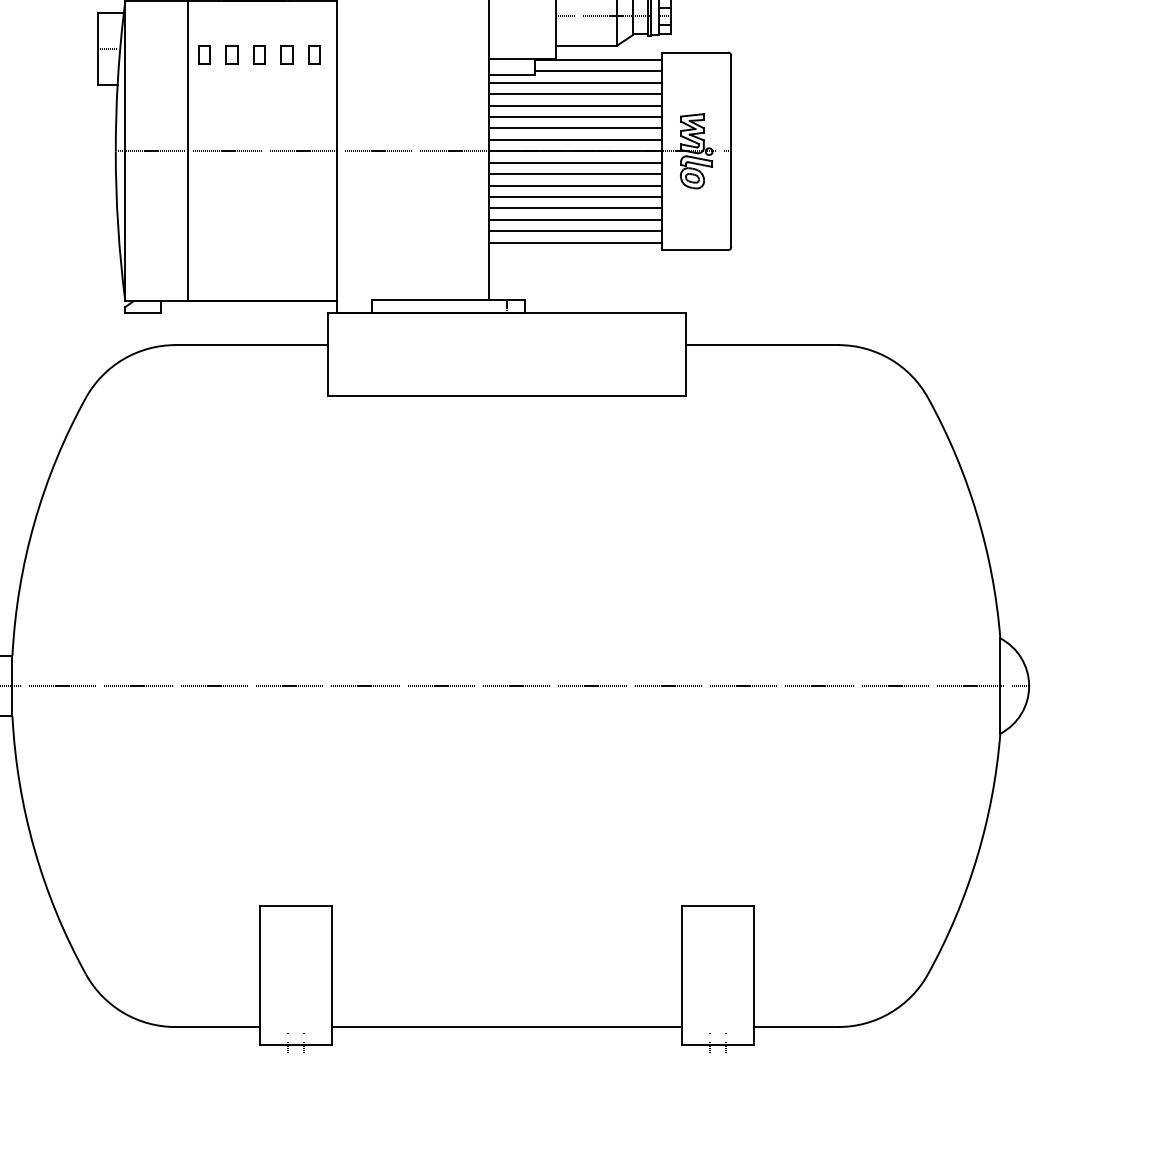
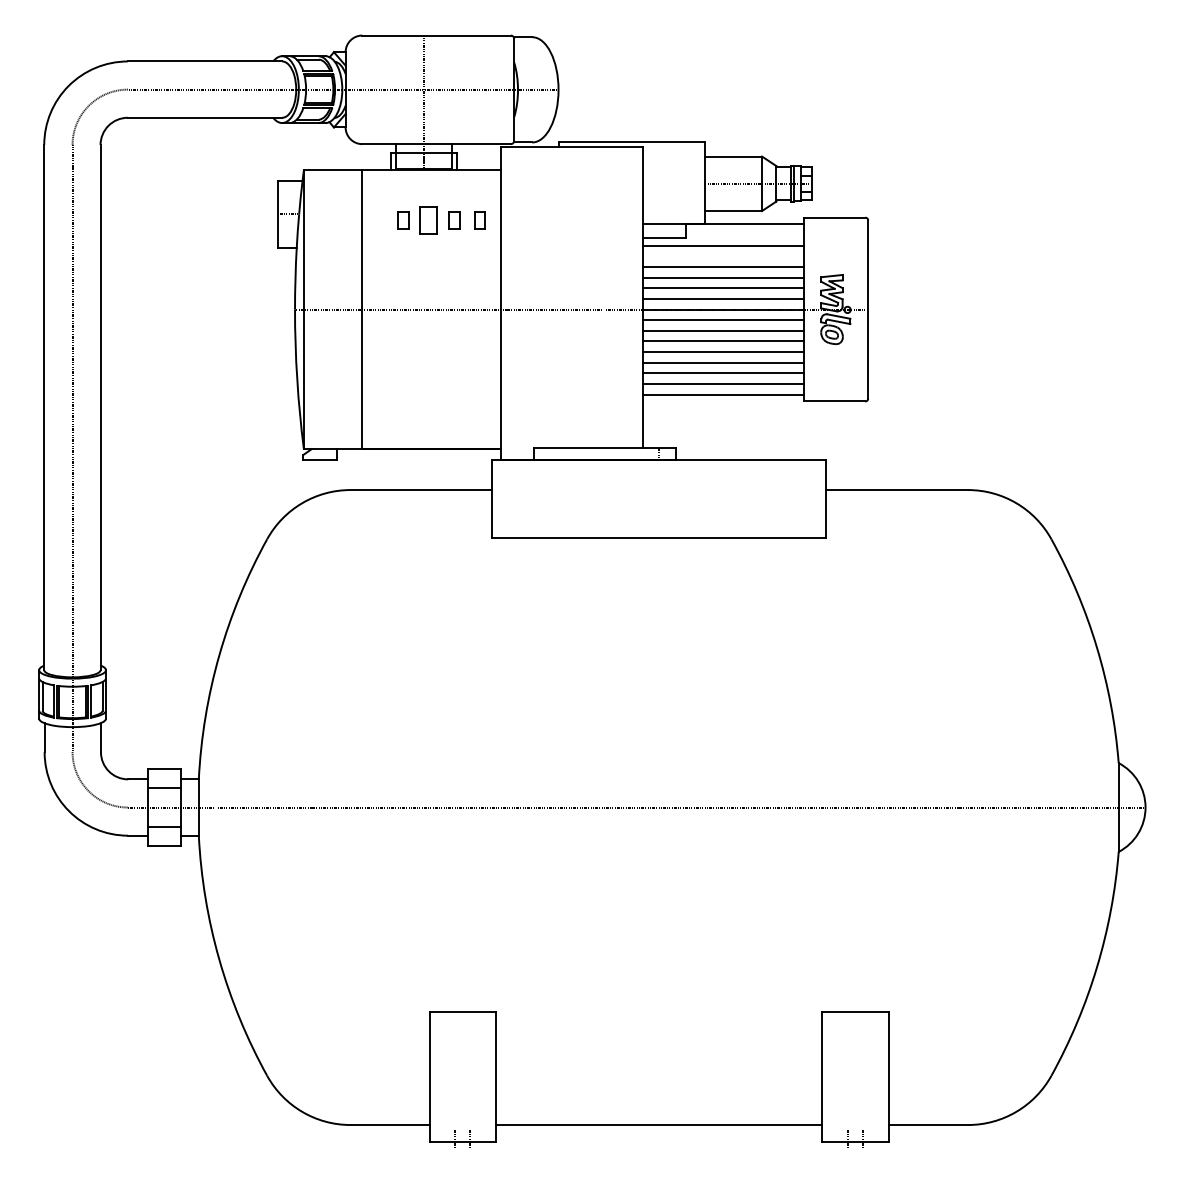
part: (204, 55) -> (377, 220), removed
part: (259, 55) -> (428, 220), size x1.6
line: (598, 71) -> (744, 235), removed
line: (574, 94) -> (722, 256), removed

